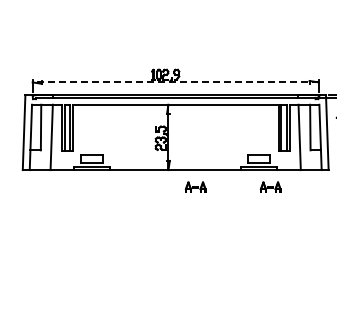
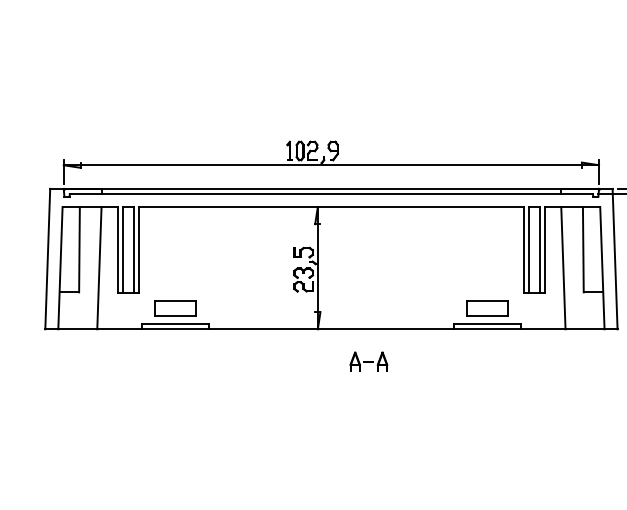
line: (175, 82) -> (331, 165), dashed -> solid
part: (270, 186) -> (508, 360), removed

